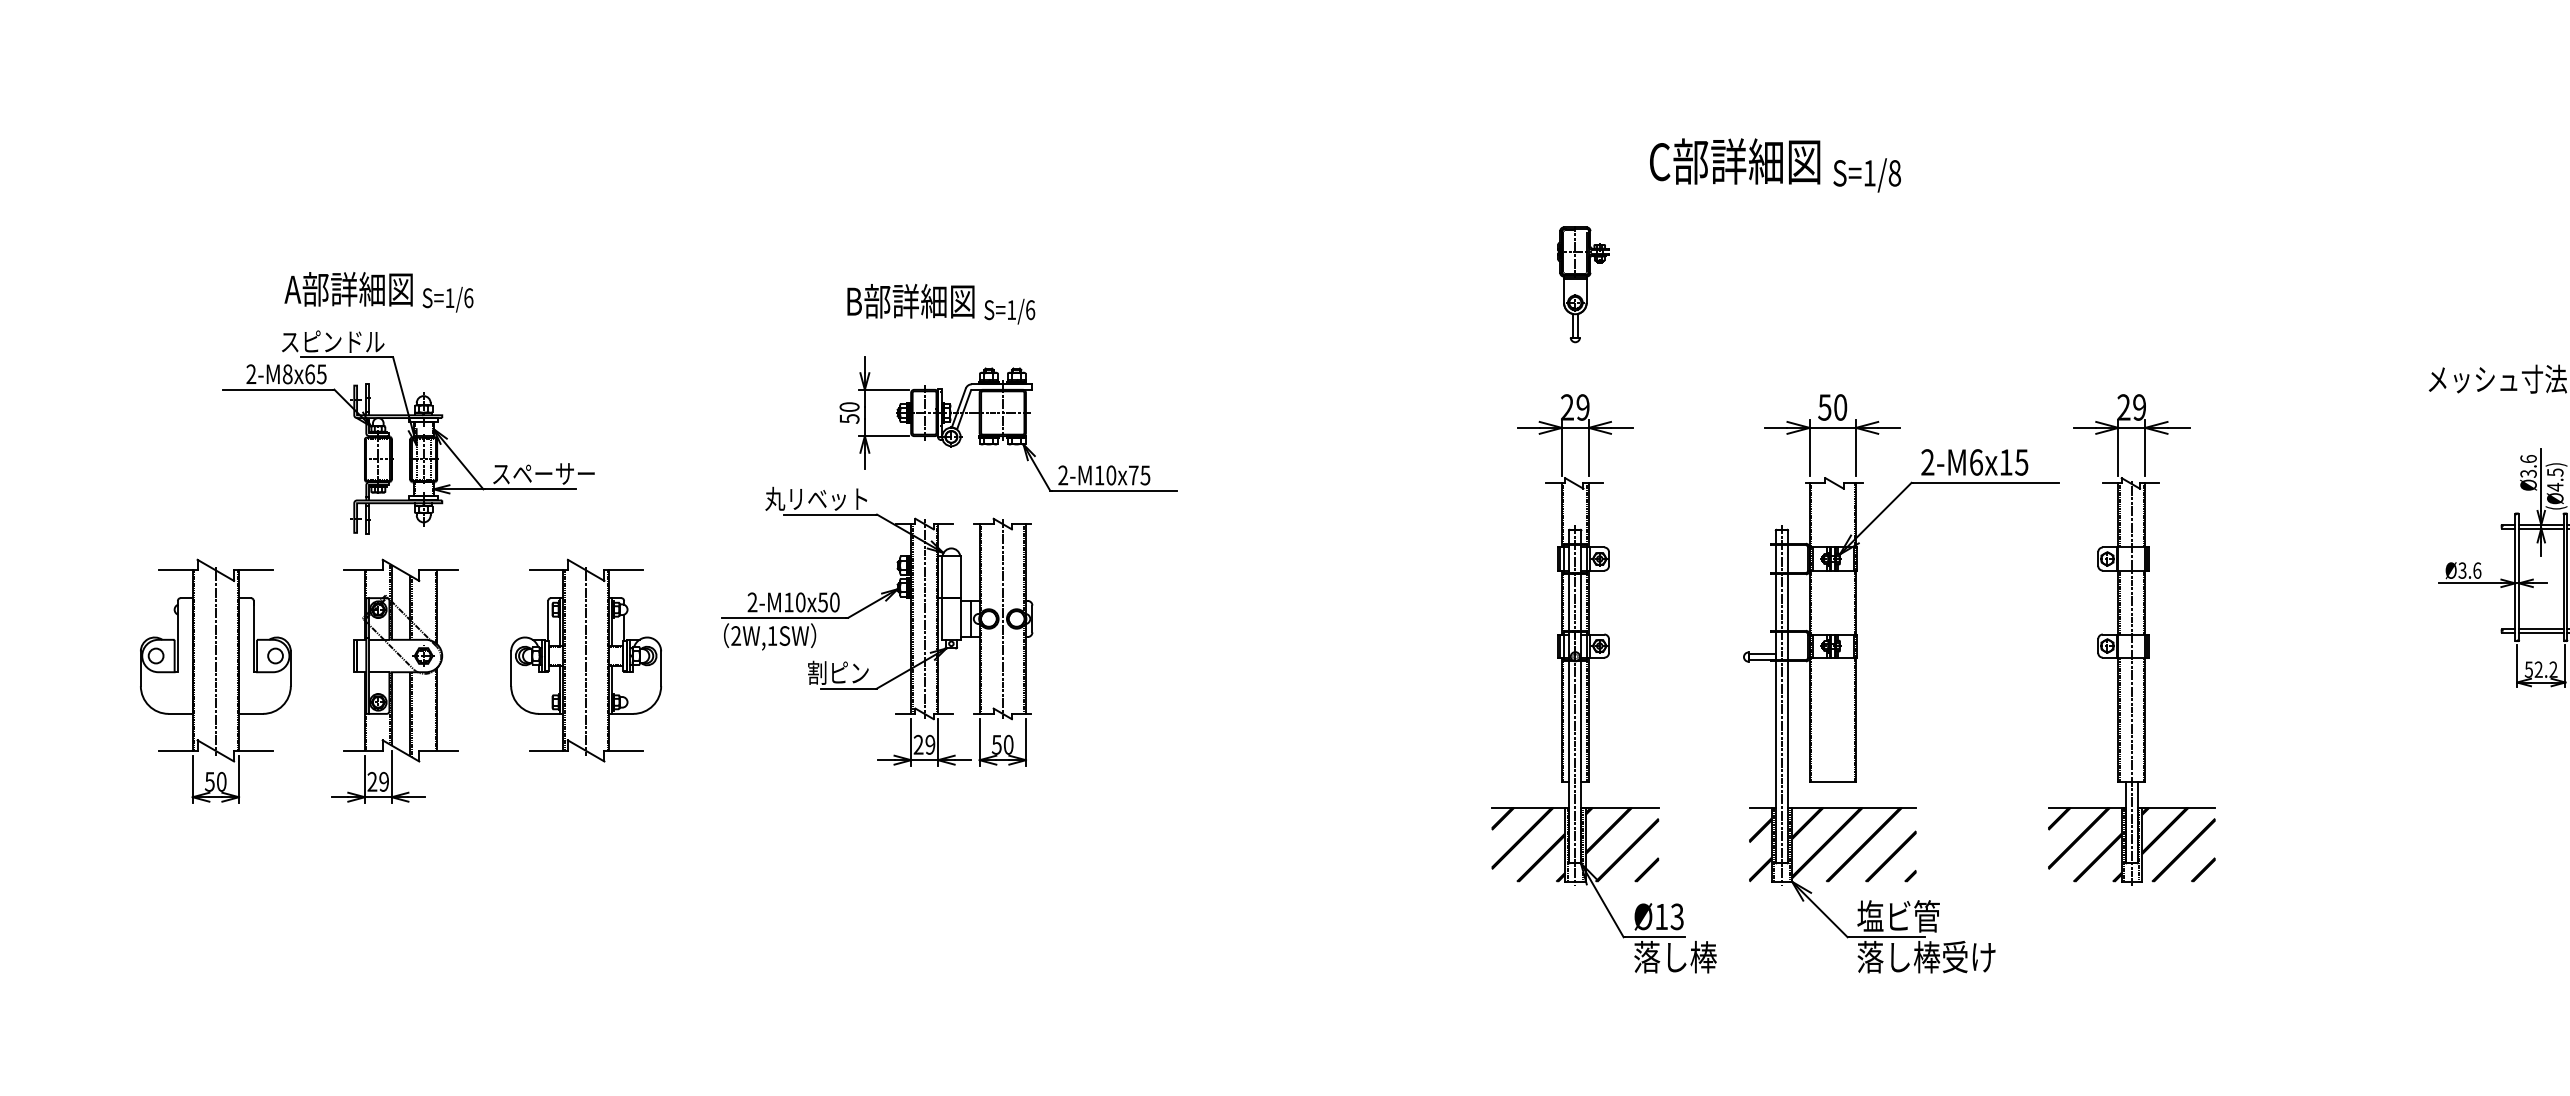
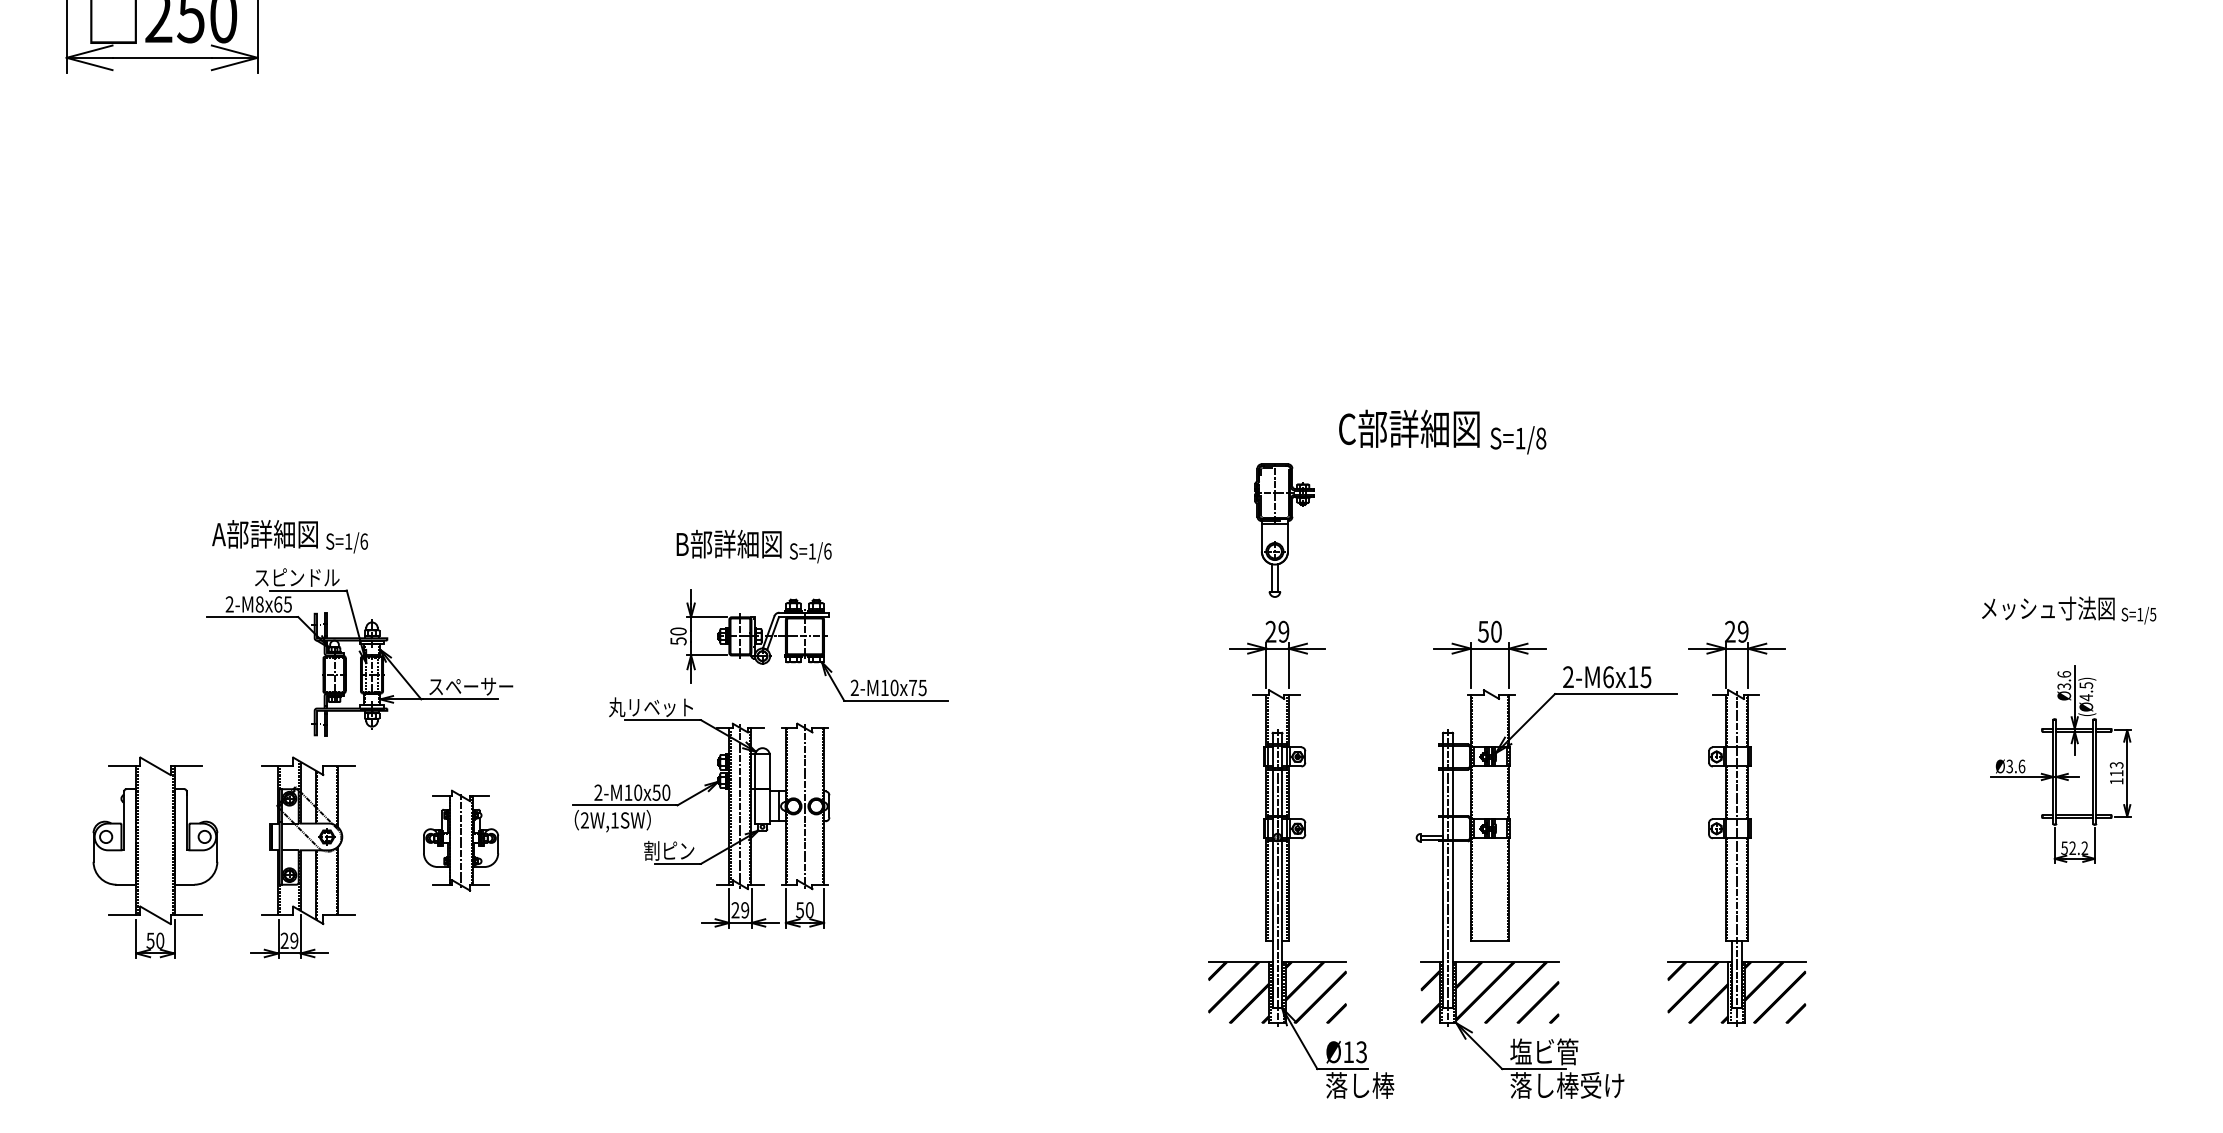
part: (1582, 284) -> (1283, 530), size x1.4
part: (408, 432) -> (359, 652), moved
line: (215, 660) -> (155, 840), removed
part: (585, 660) -> (460, 840), size x0.6

